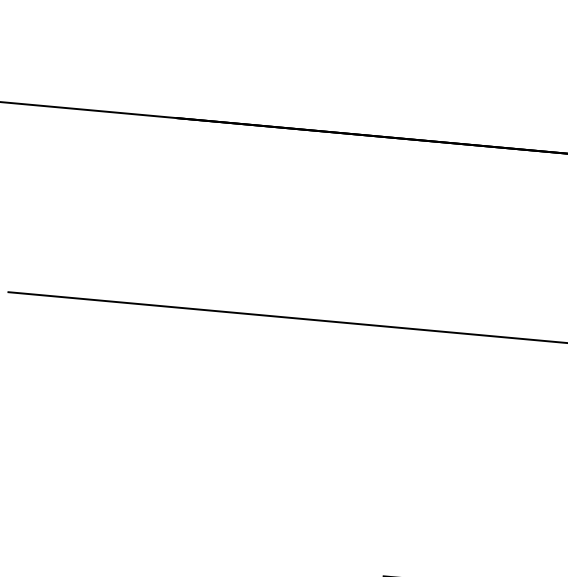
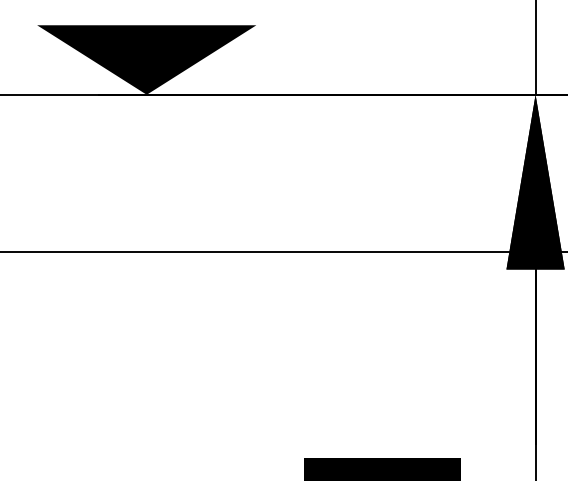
fill: (237, 81) -> (146, 59), added

